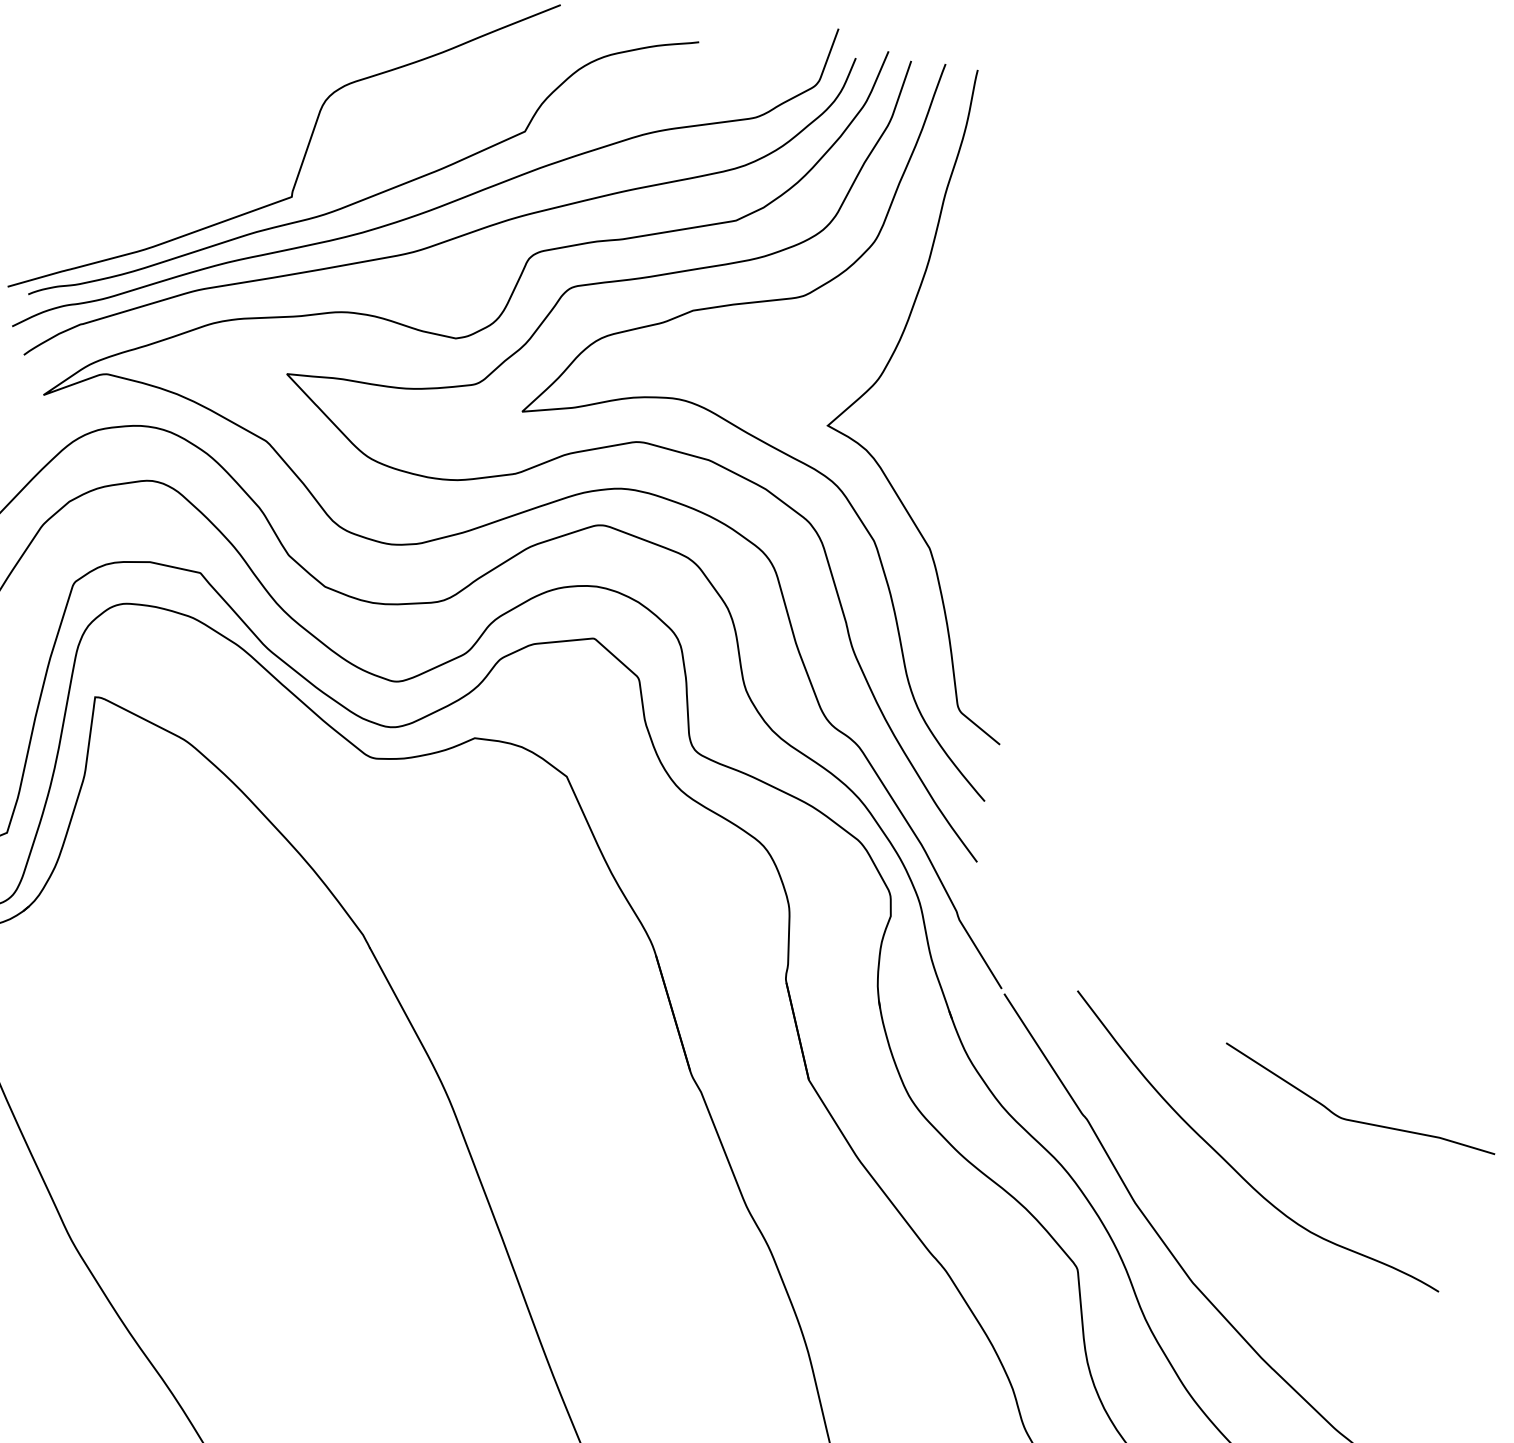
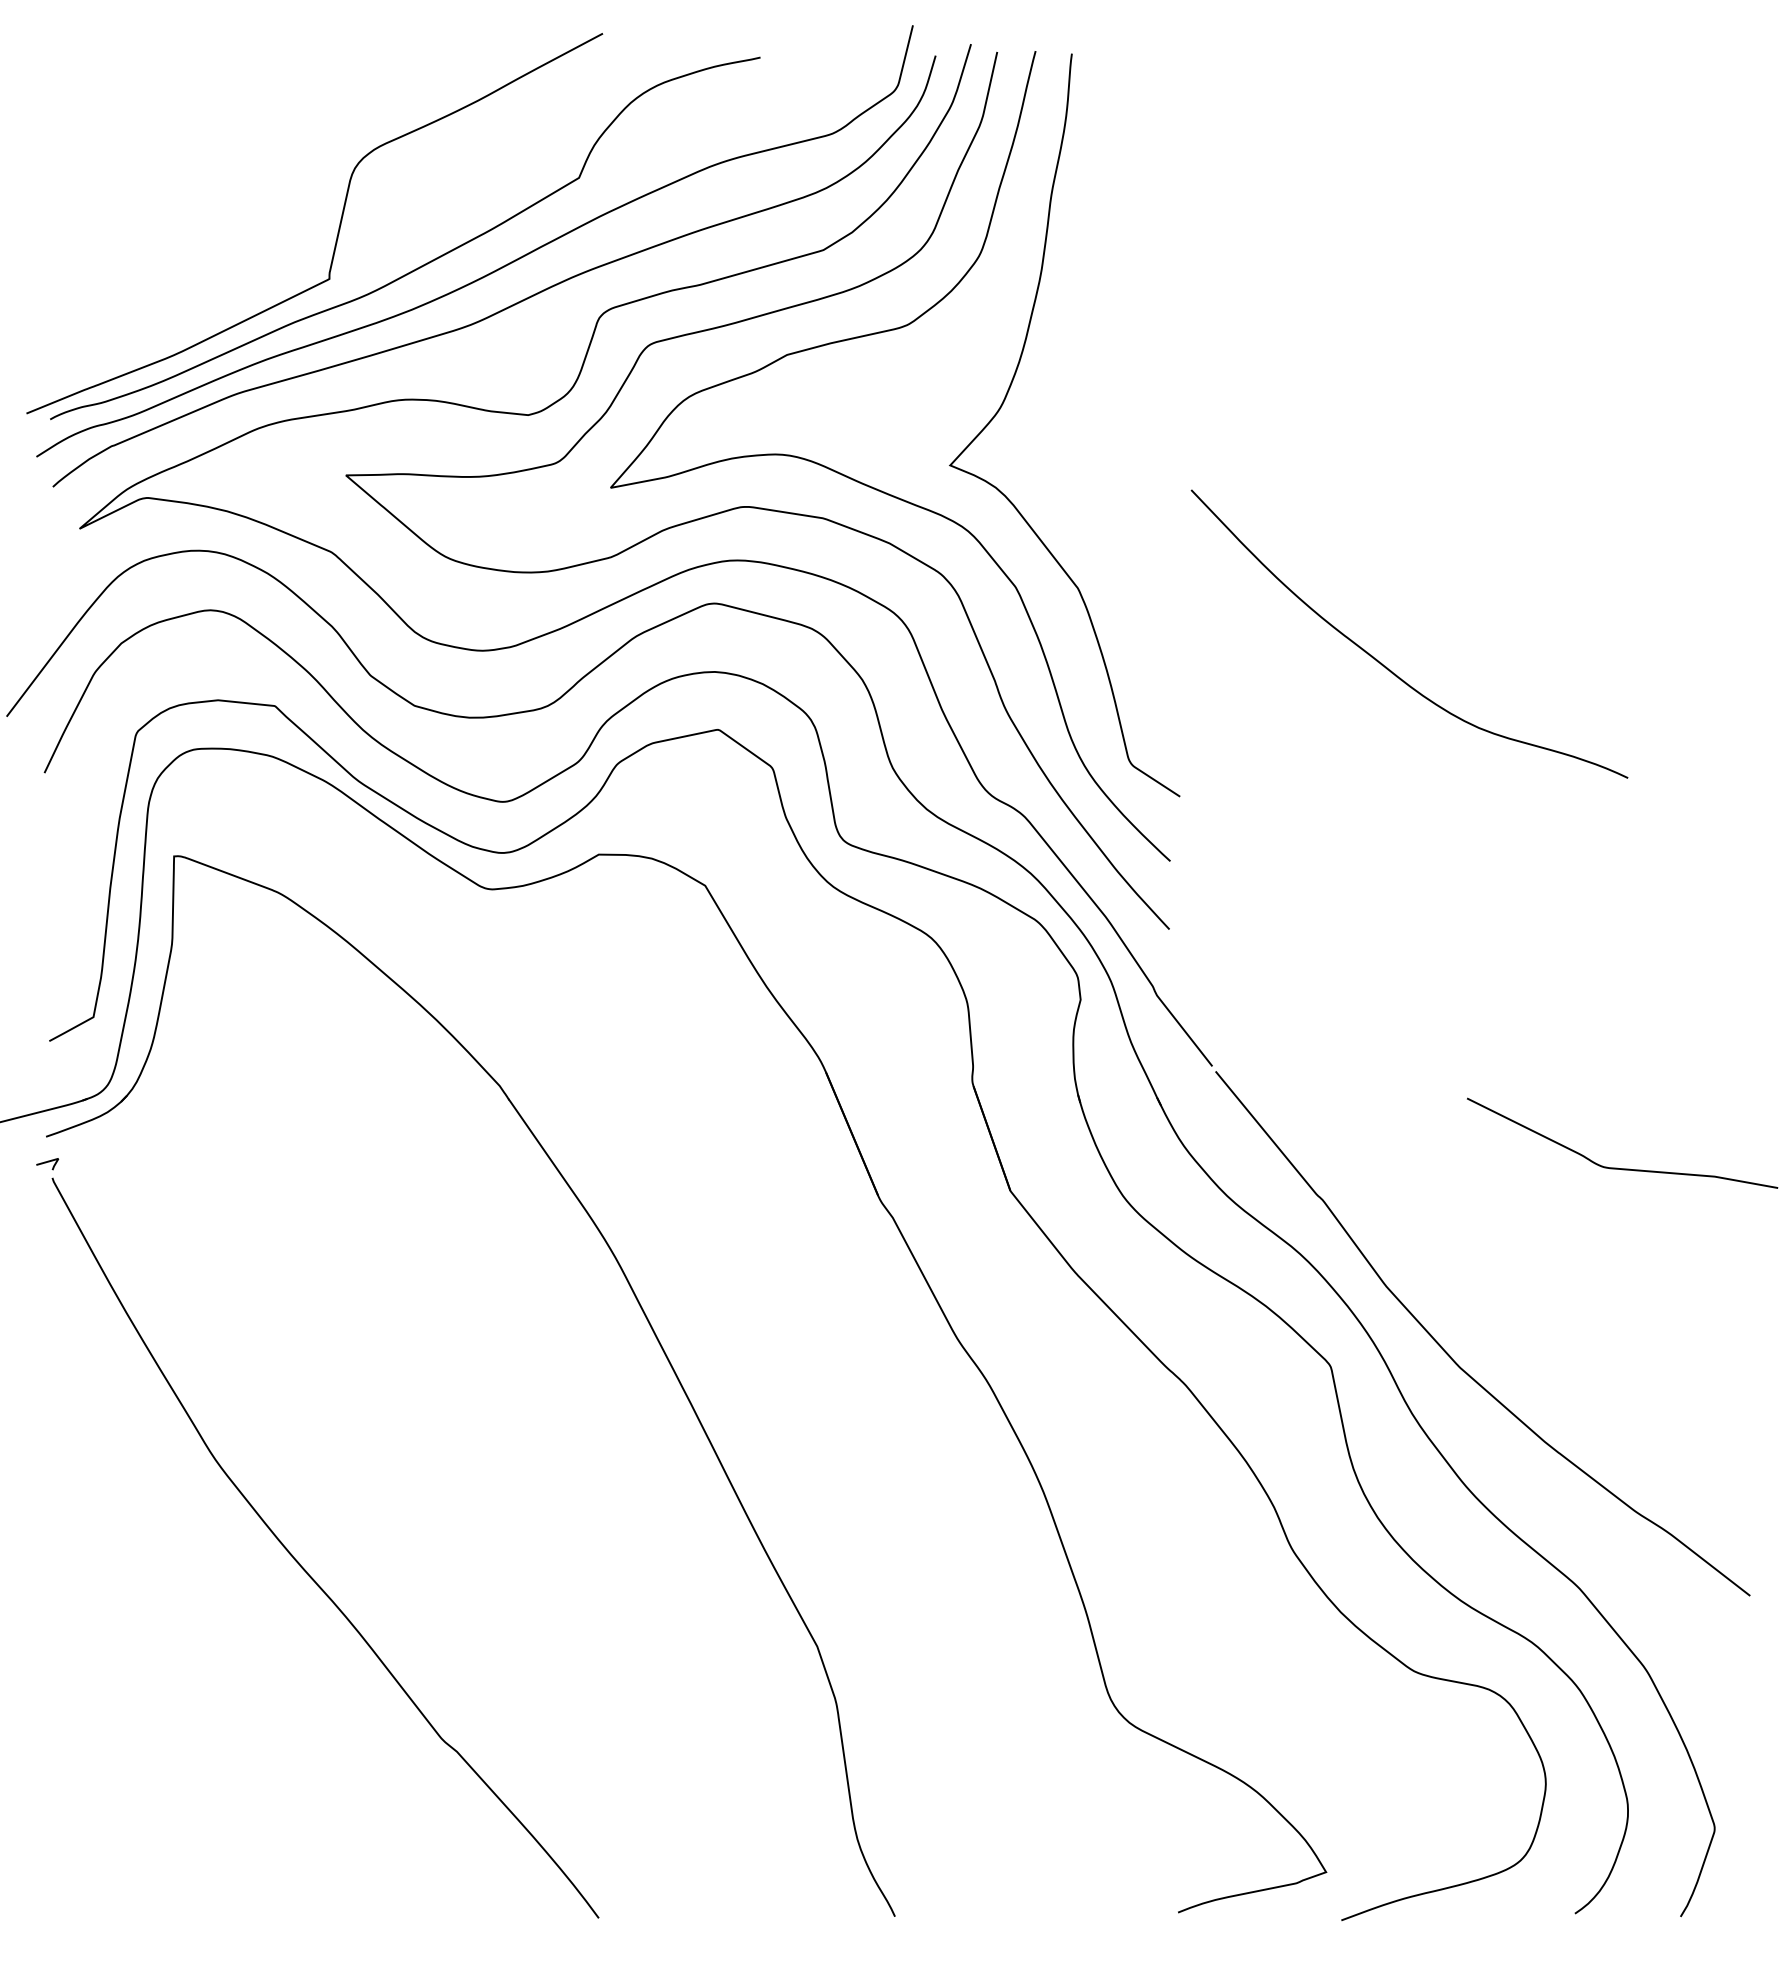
curve: (1234, 1167) -> (1386, 666), moved

